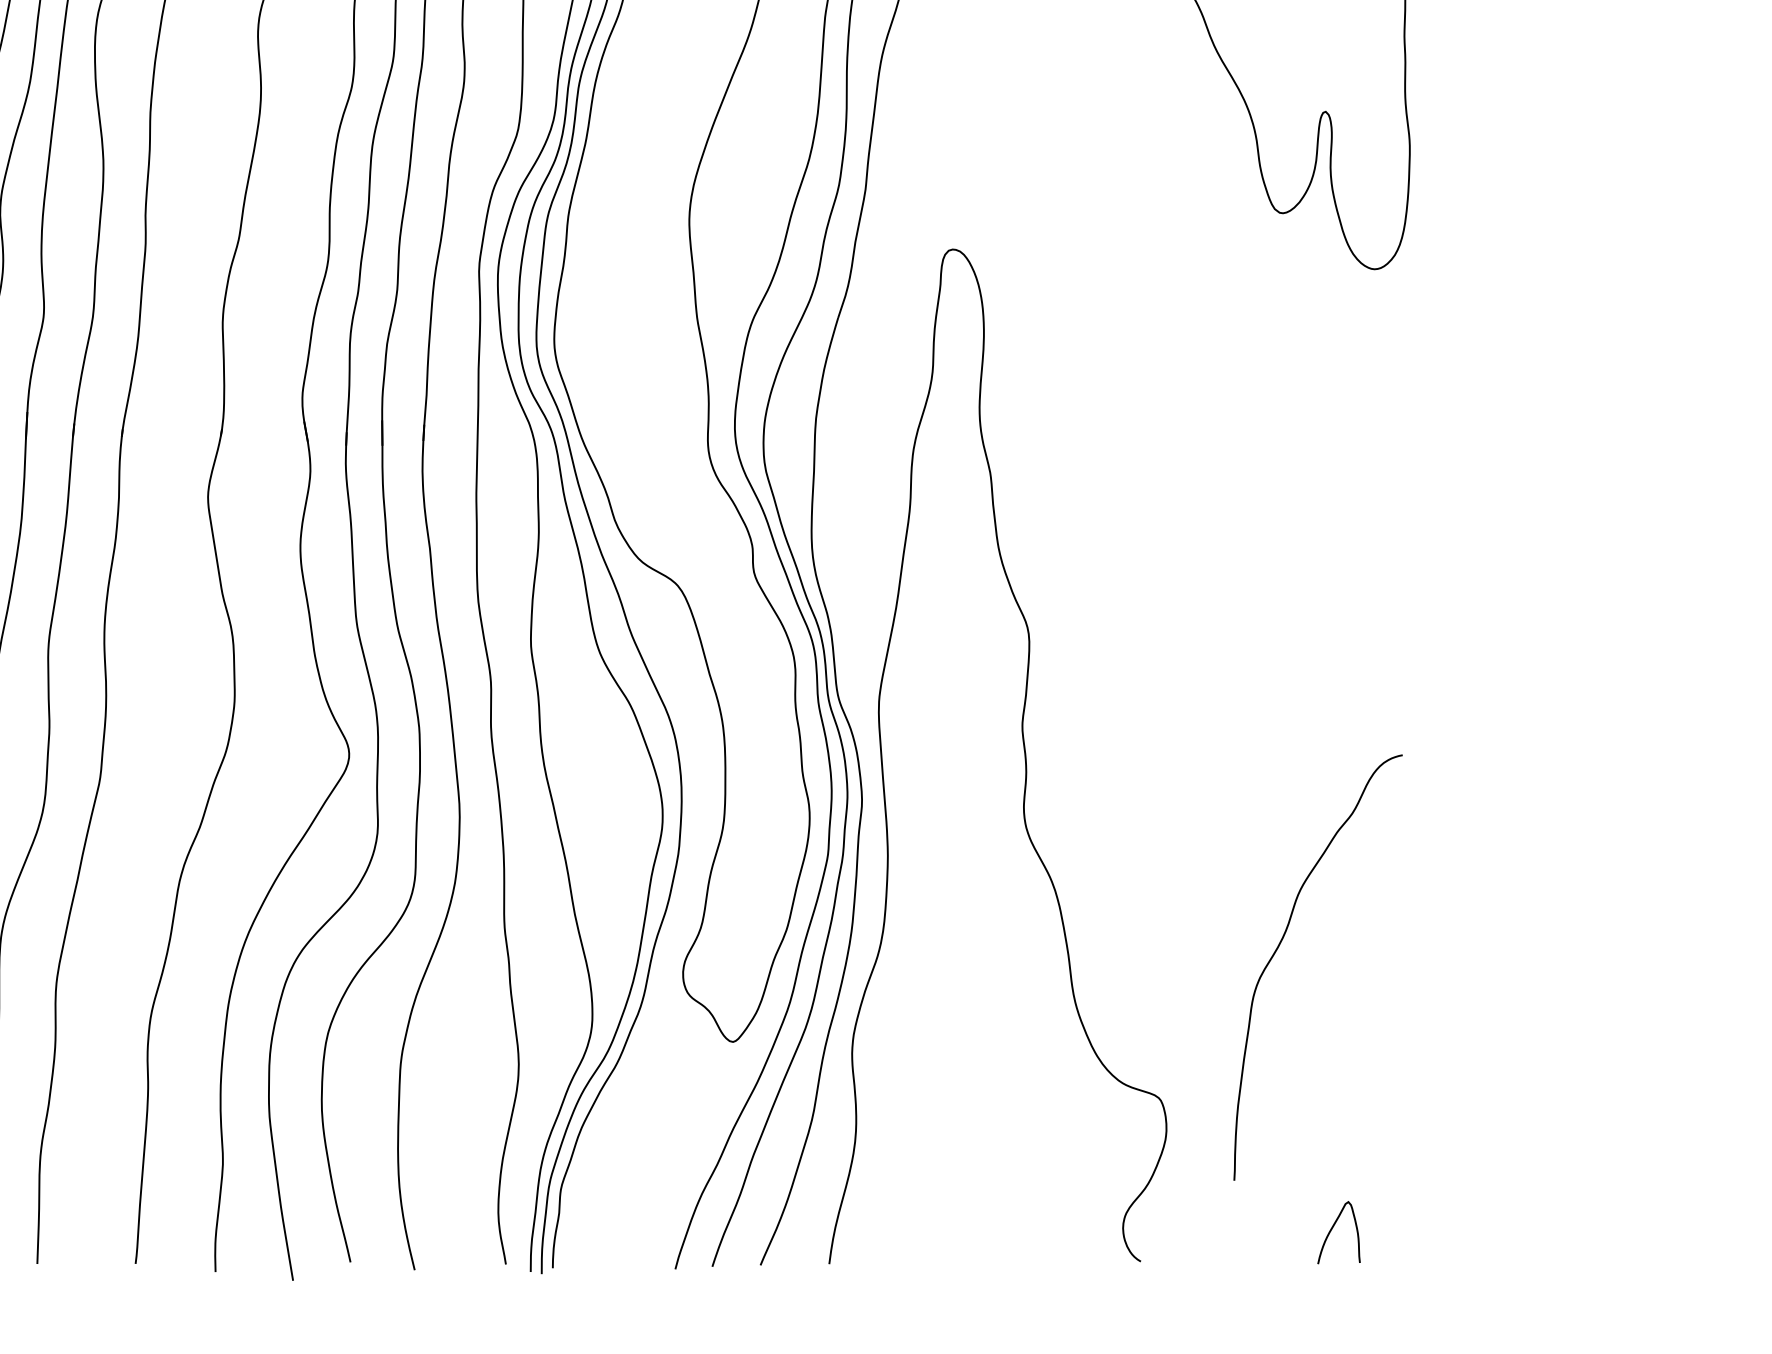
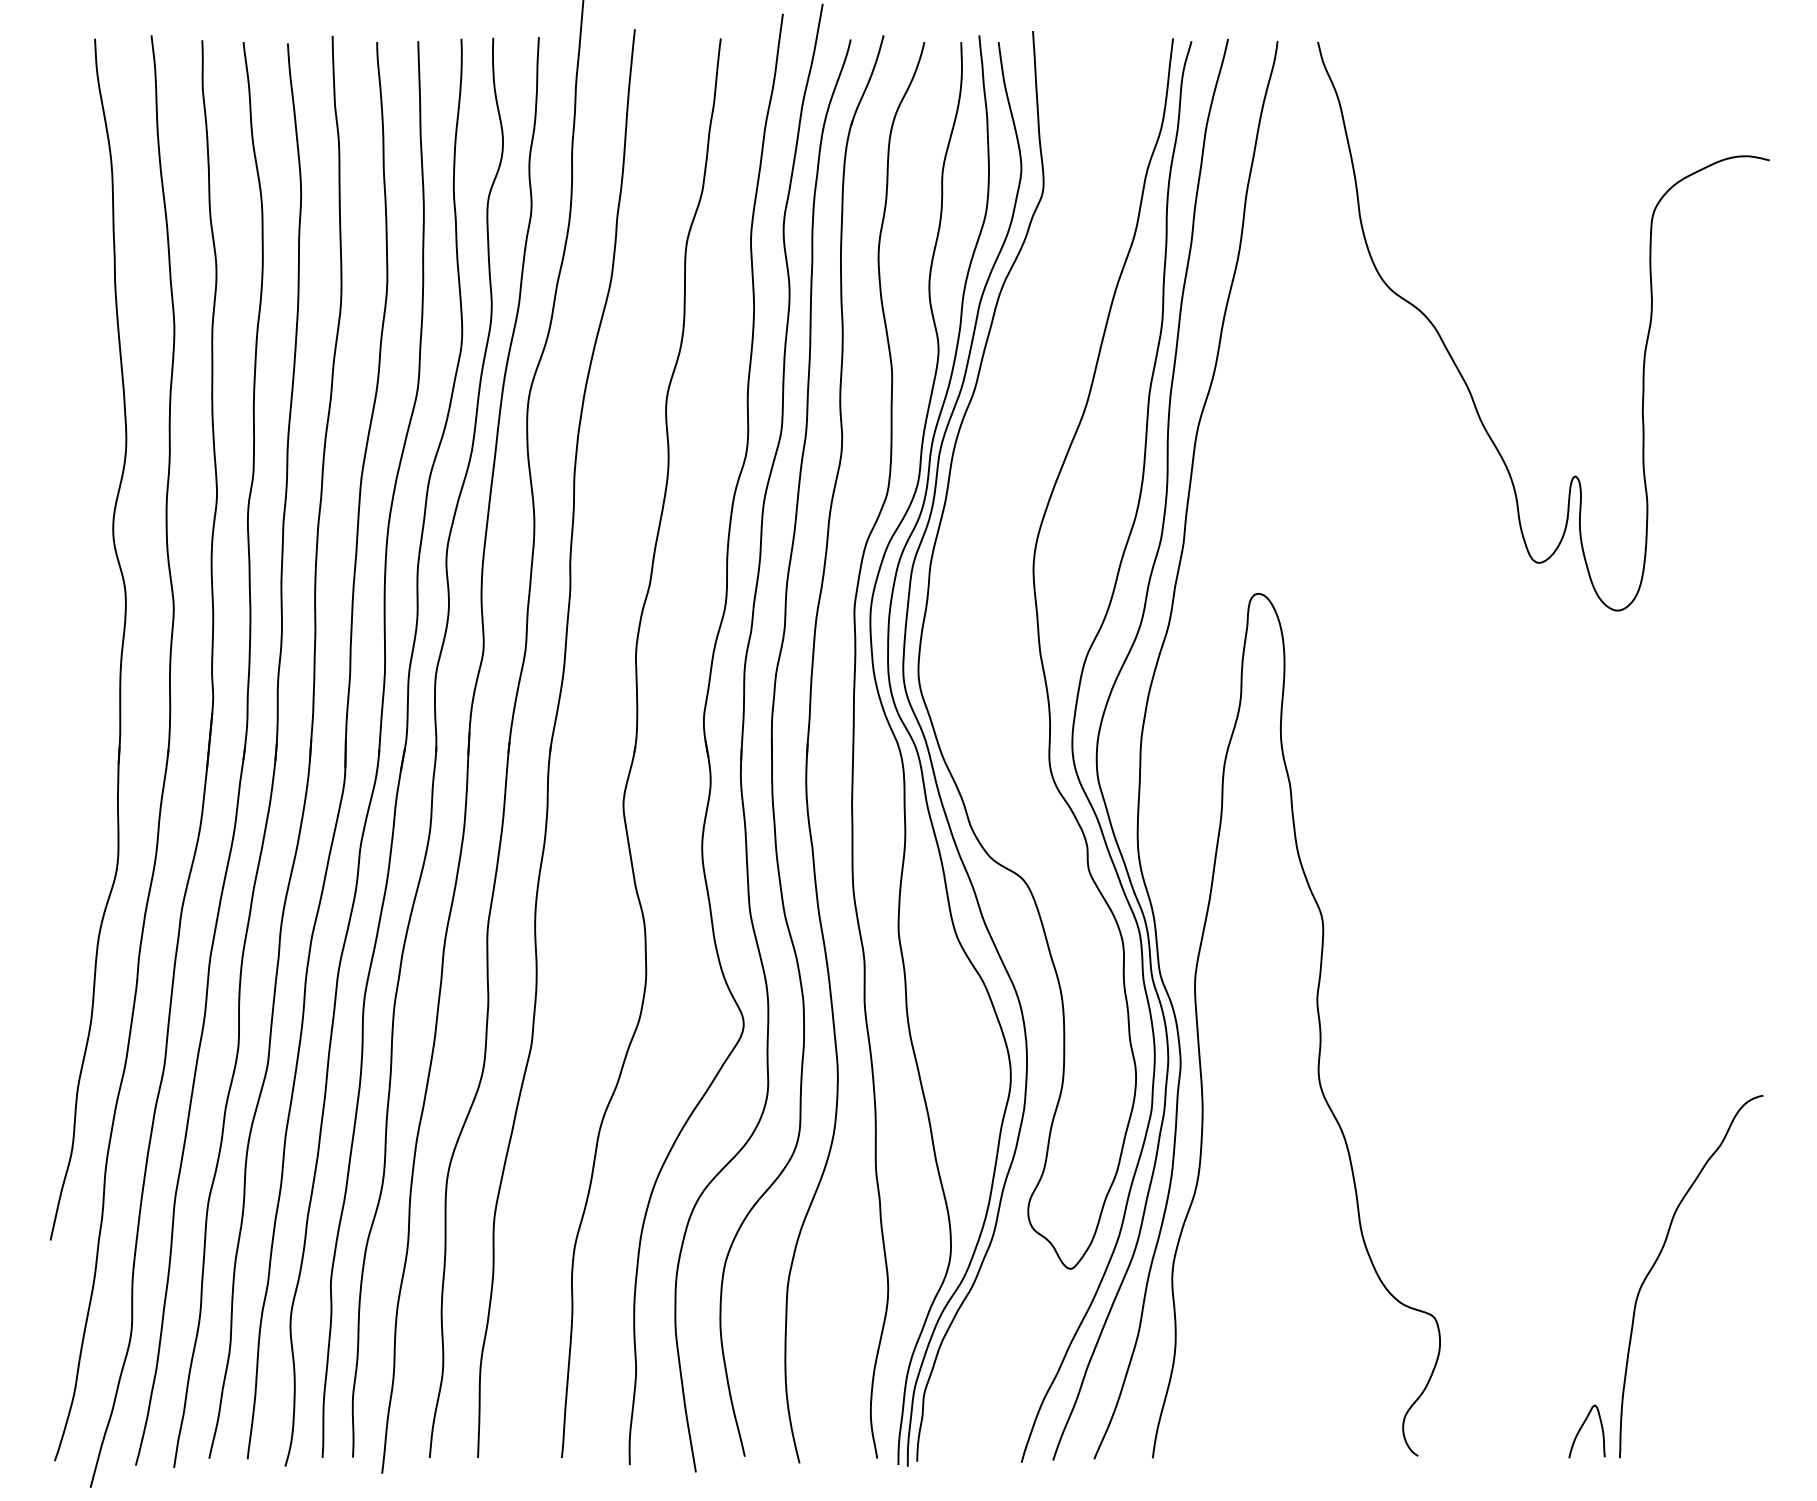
curve: (1282, 942) -> (1660, 1255), moved

